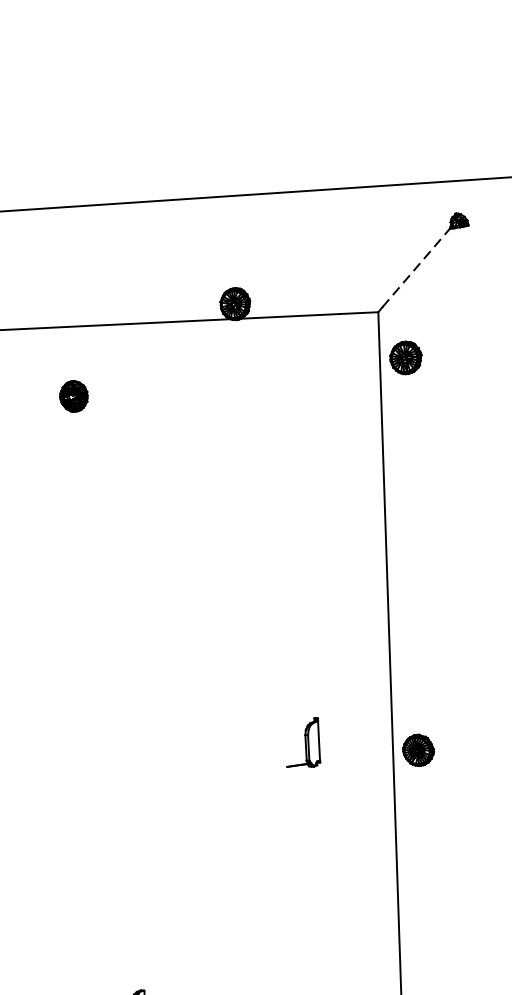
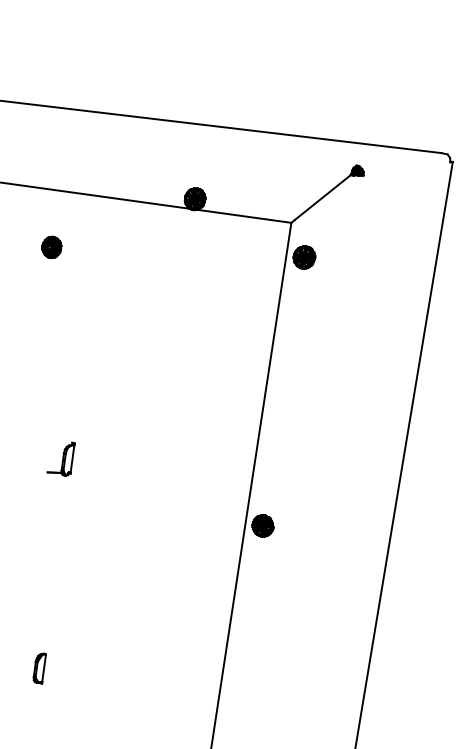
line: (415, 267) -> (322, 197), dashed -> solid
part: (73, 395) -> (51, 246), moved
part: (301, 743) -> (60, 458), moved

